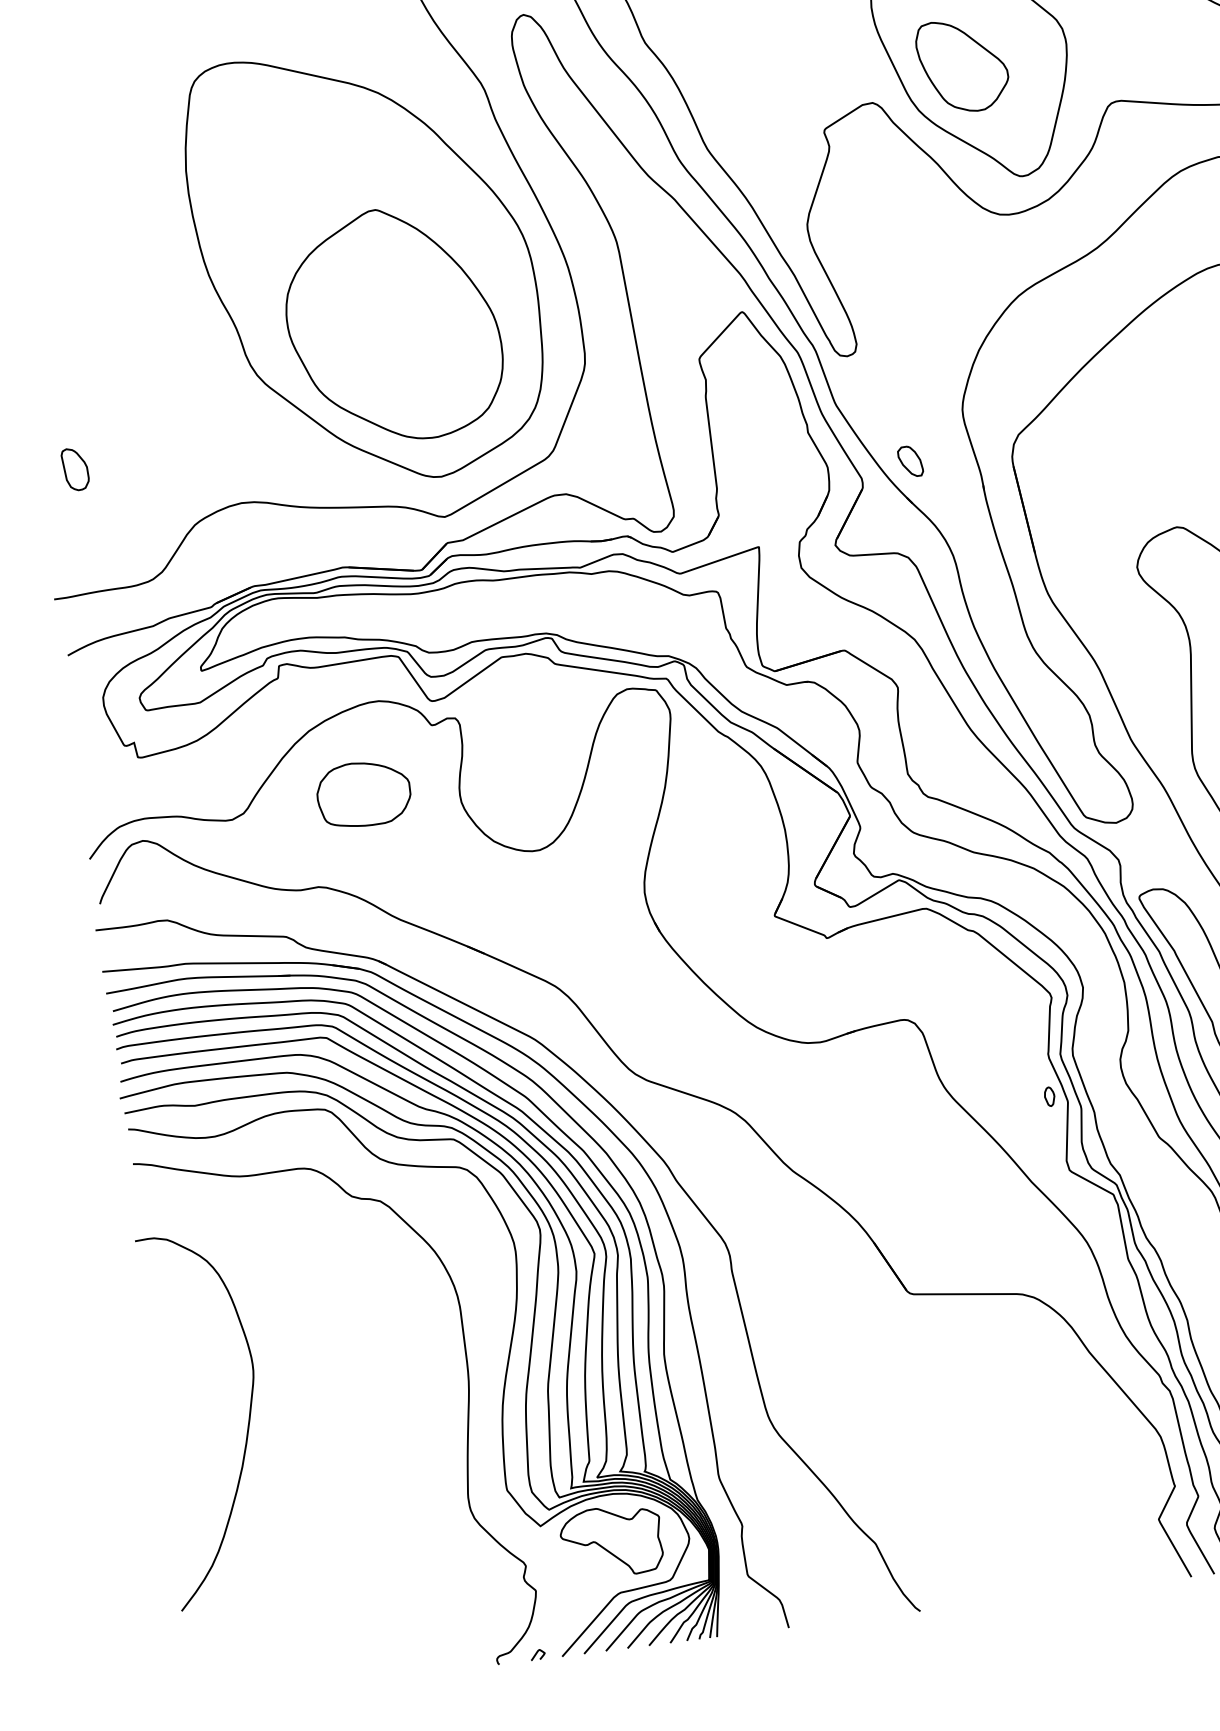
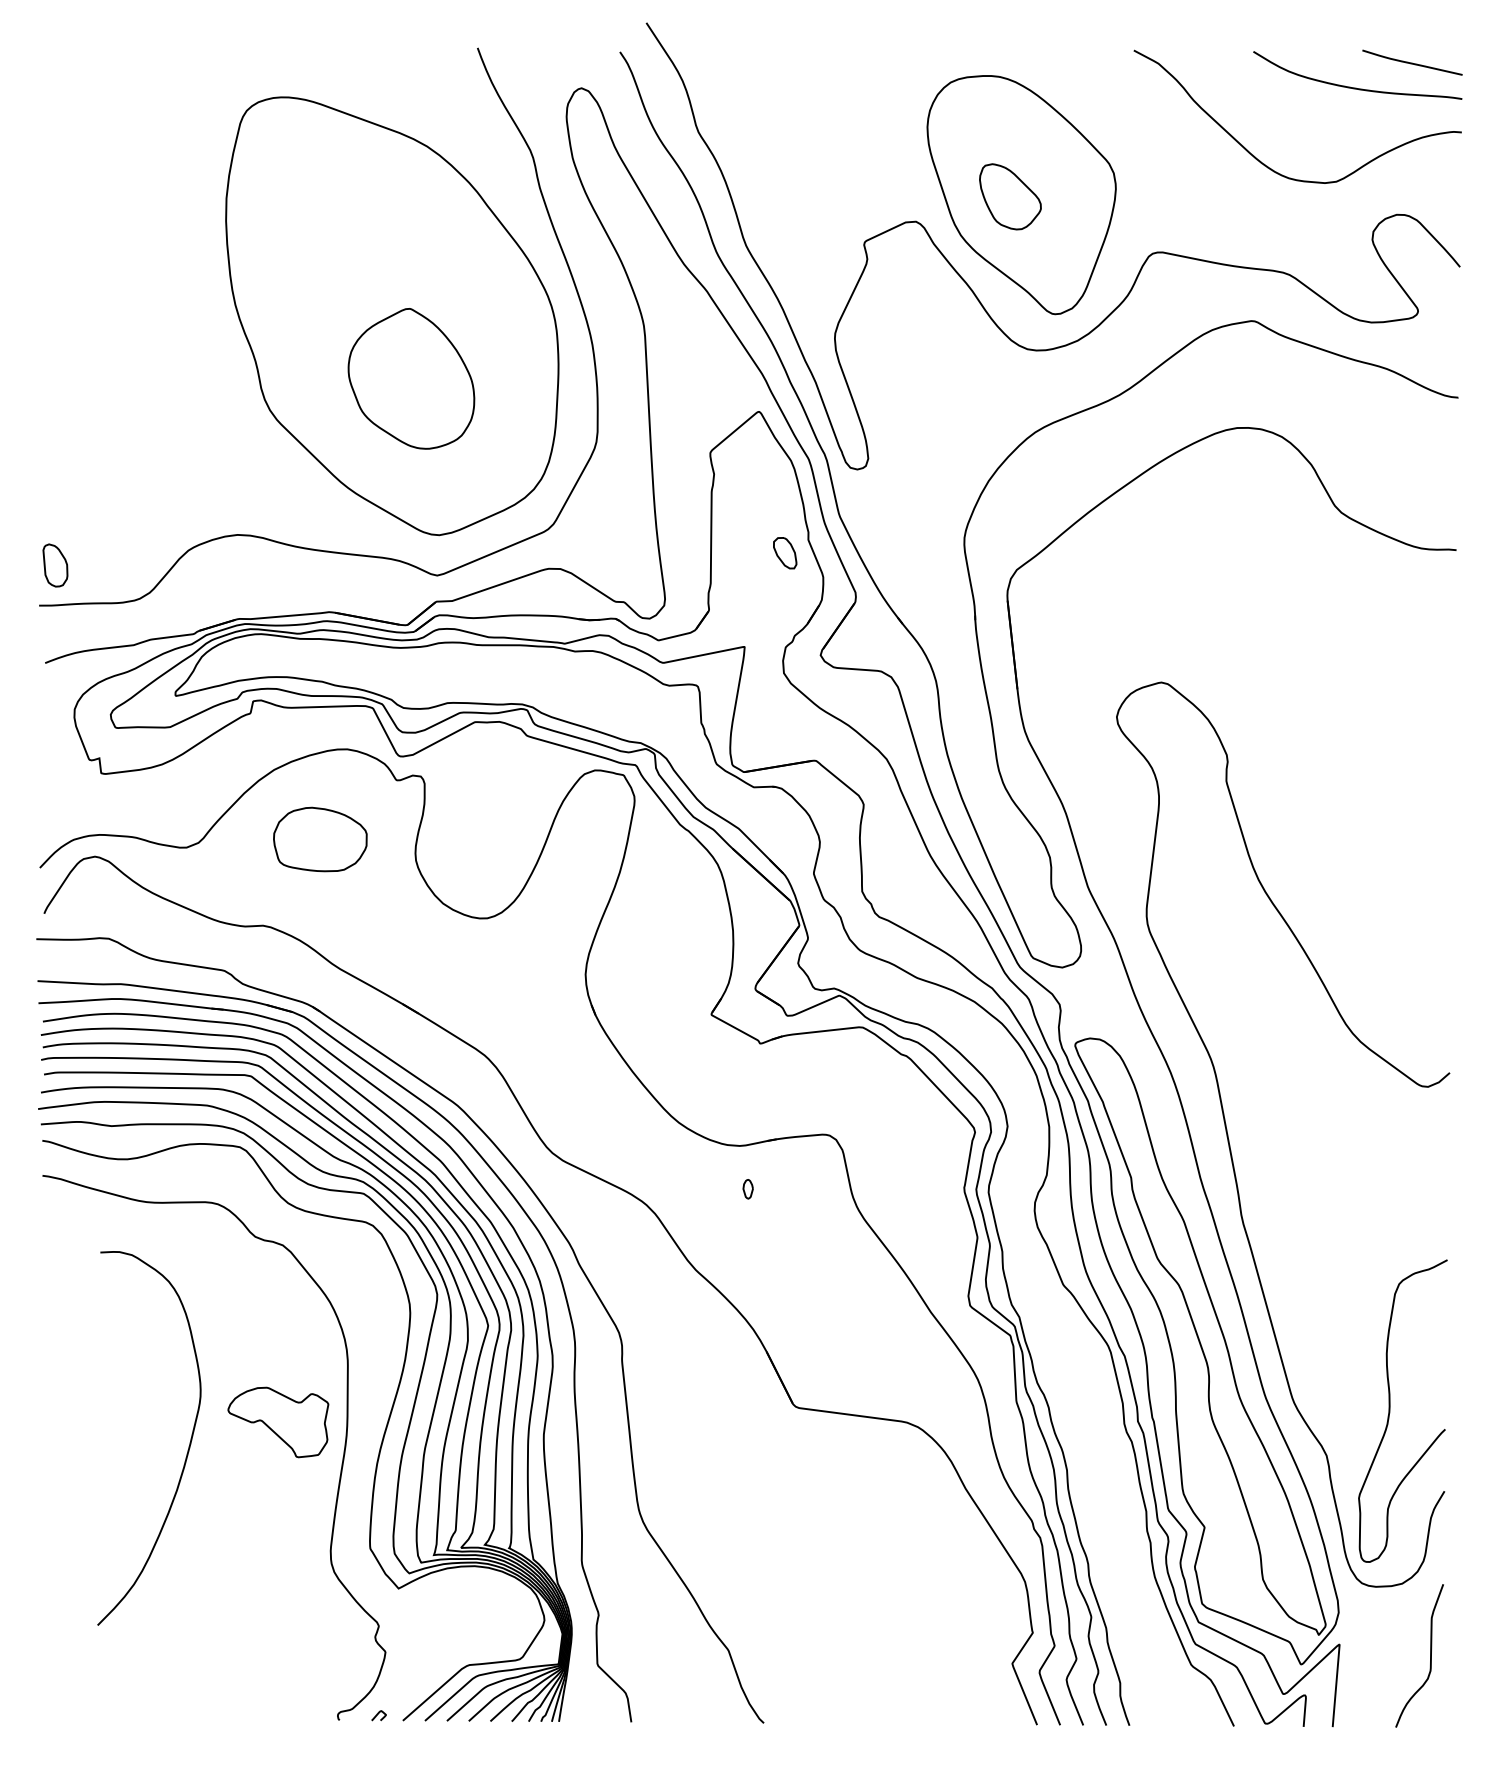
part: (962, 65) -> (1010, 196), size x0.7
part: (393, 325) -> (411, 378), size x0.6
part: (910, 461) -> (785, 553), moved
part: (75, 469) -> (55, 565), moved
part: (1049, 1097) -> (747, 1189), moved
curve: (248, 1421) -> (188, 1446), moved
part: (612, 1541) -> (278, 1422), moved

